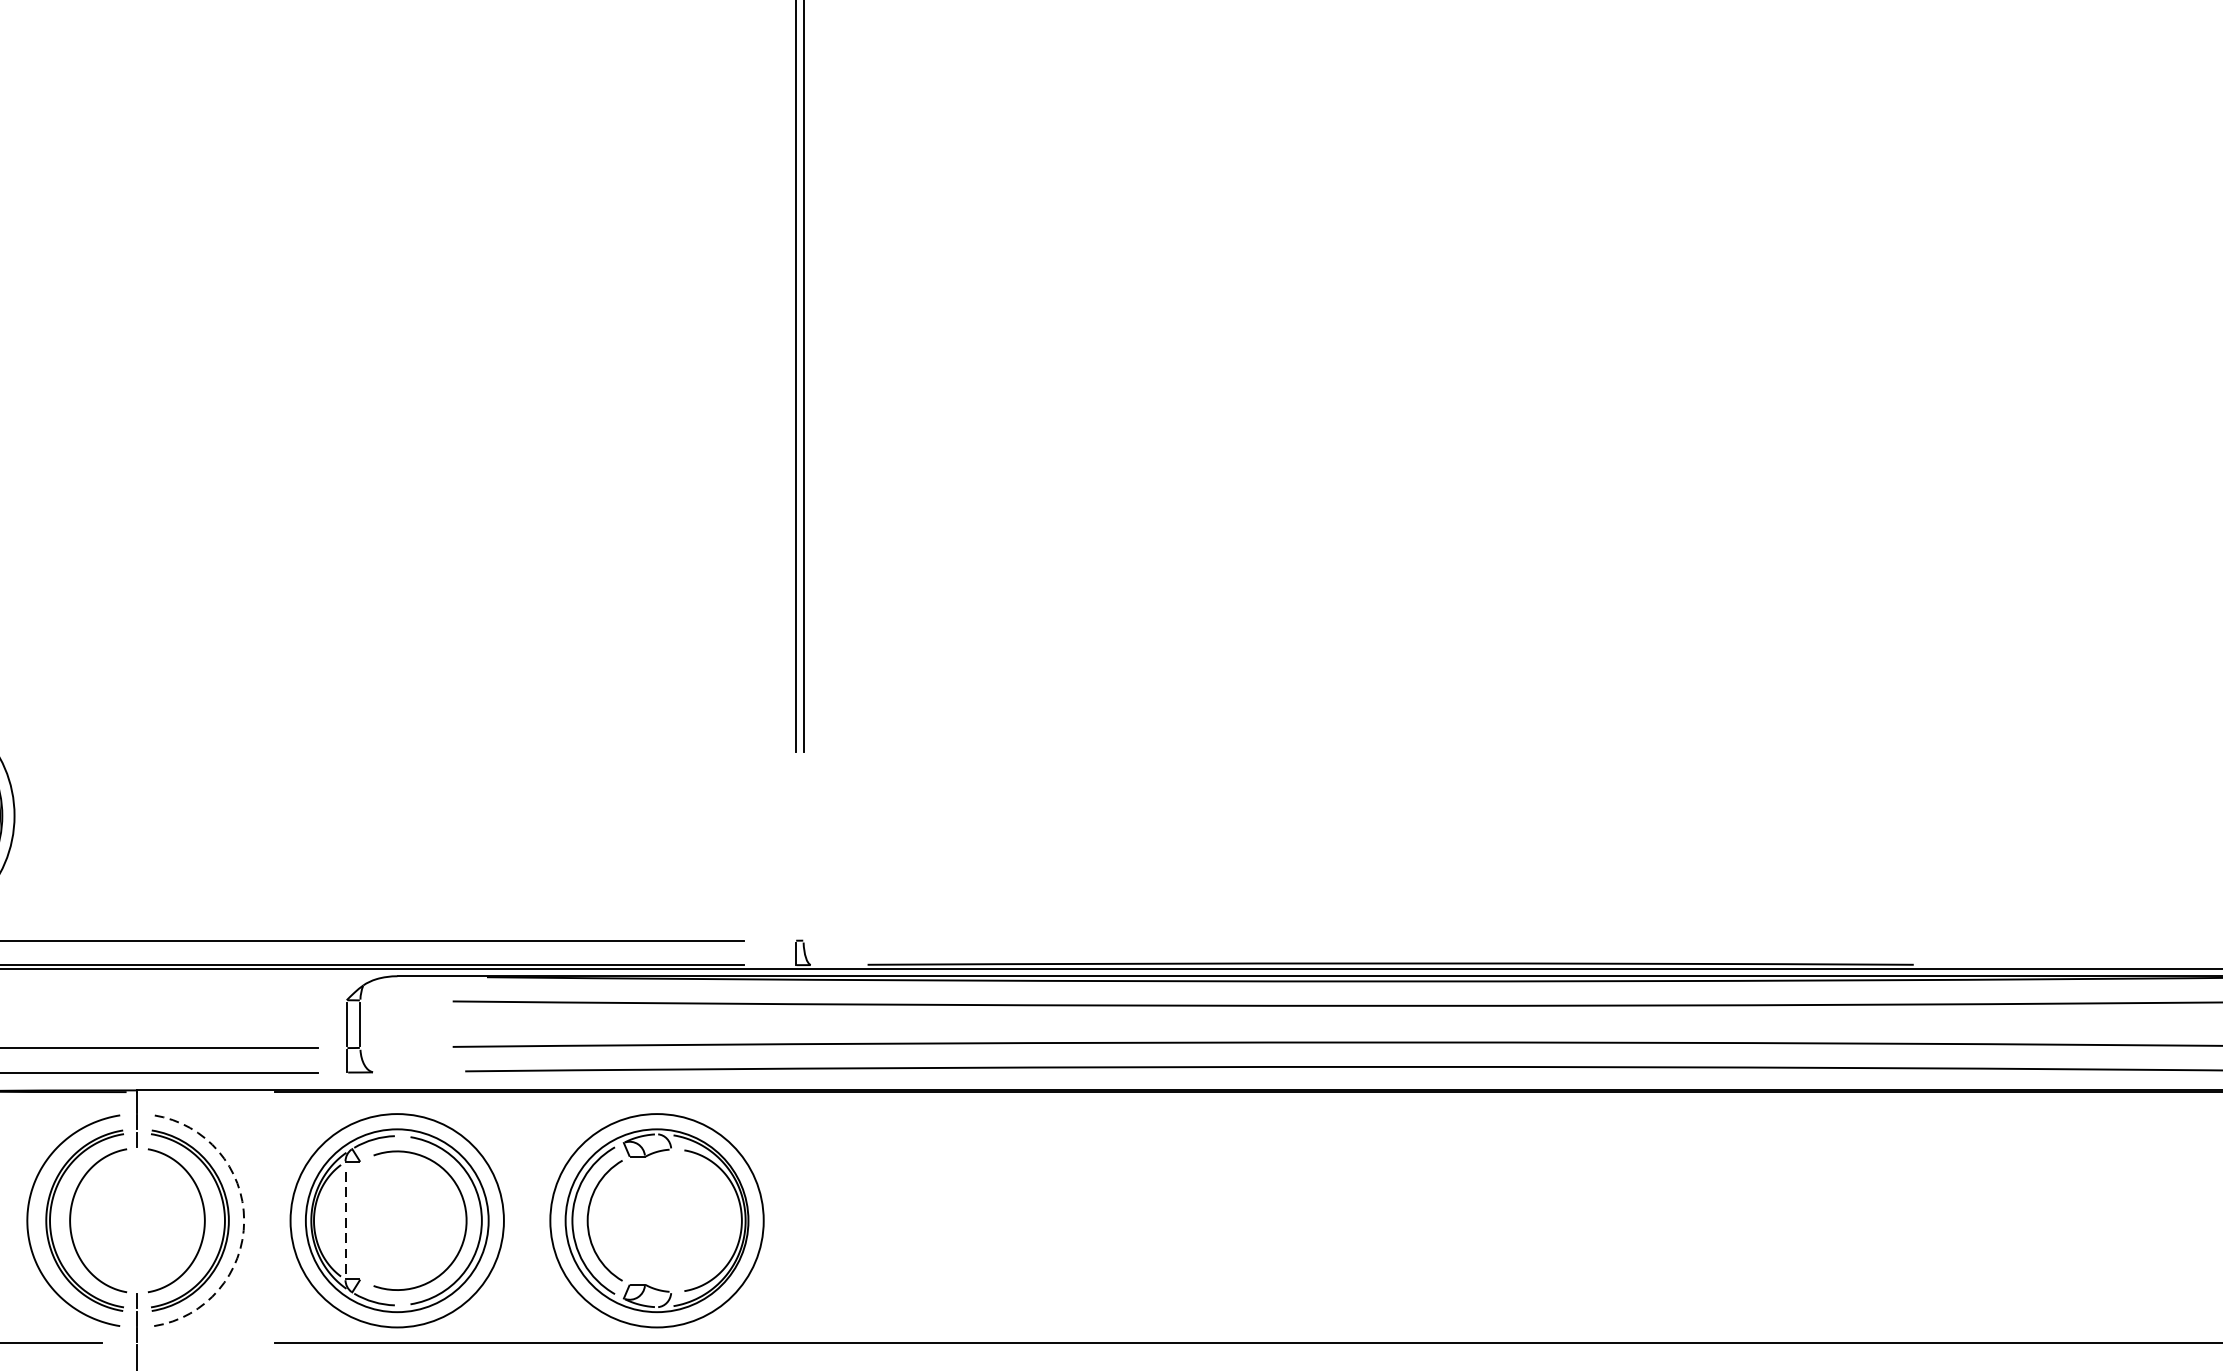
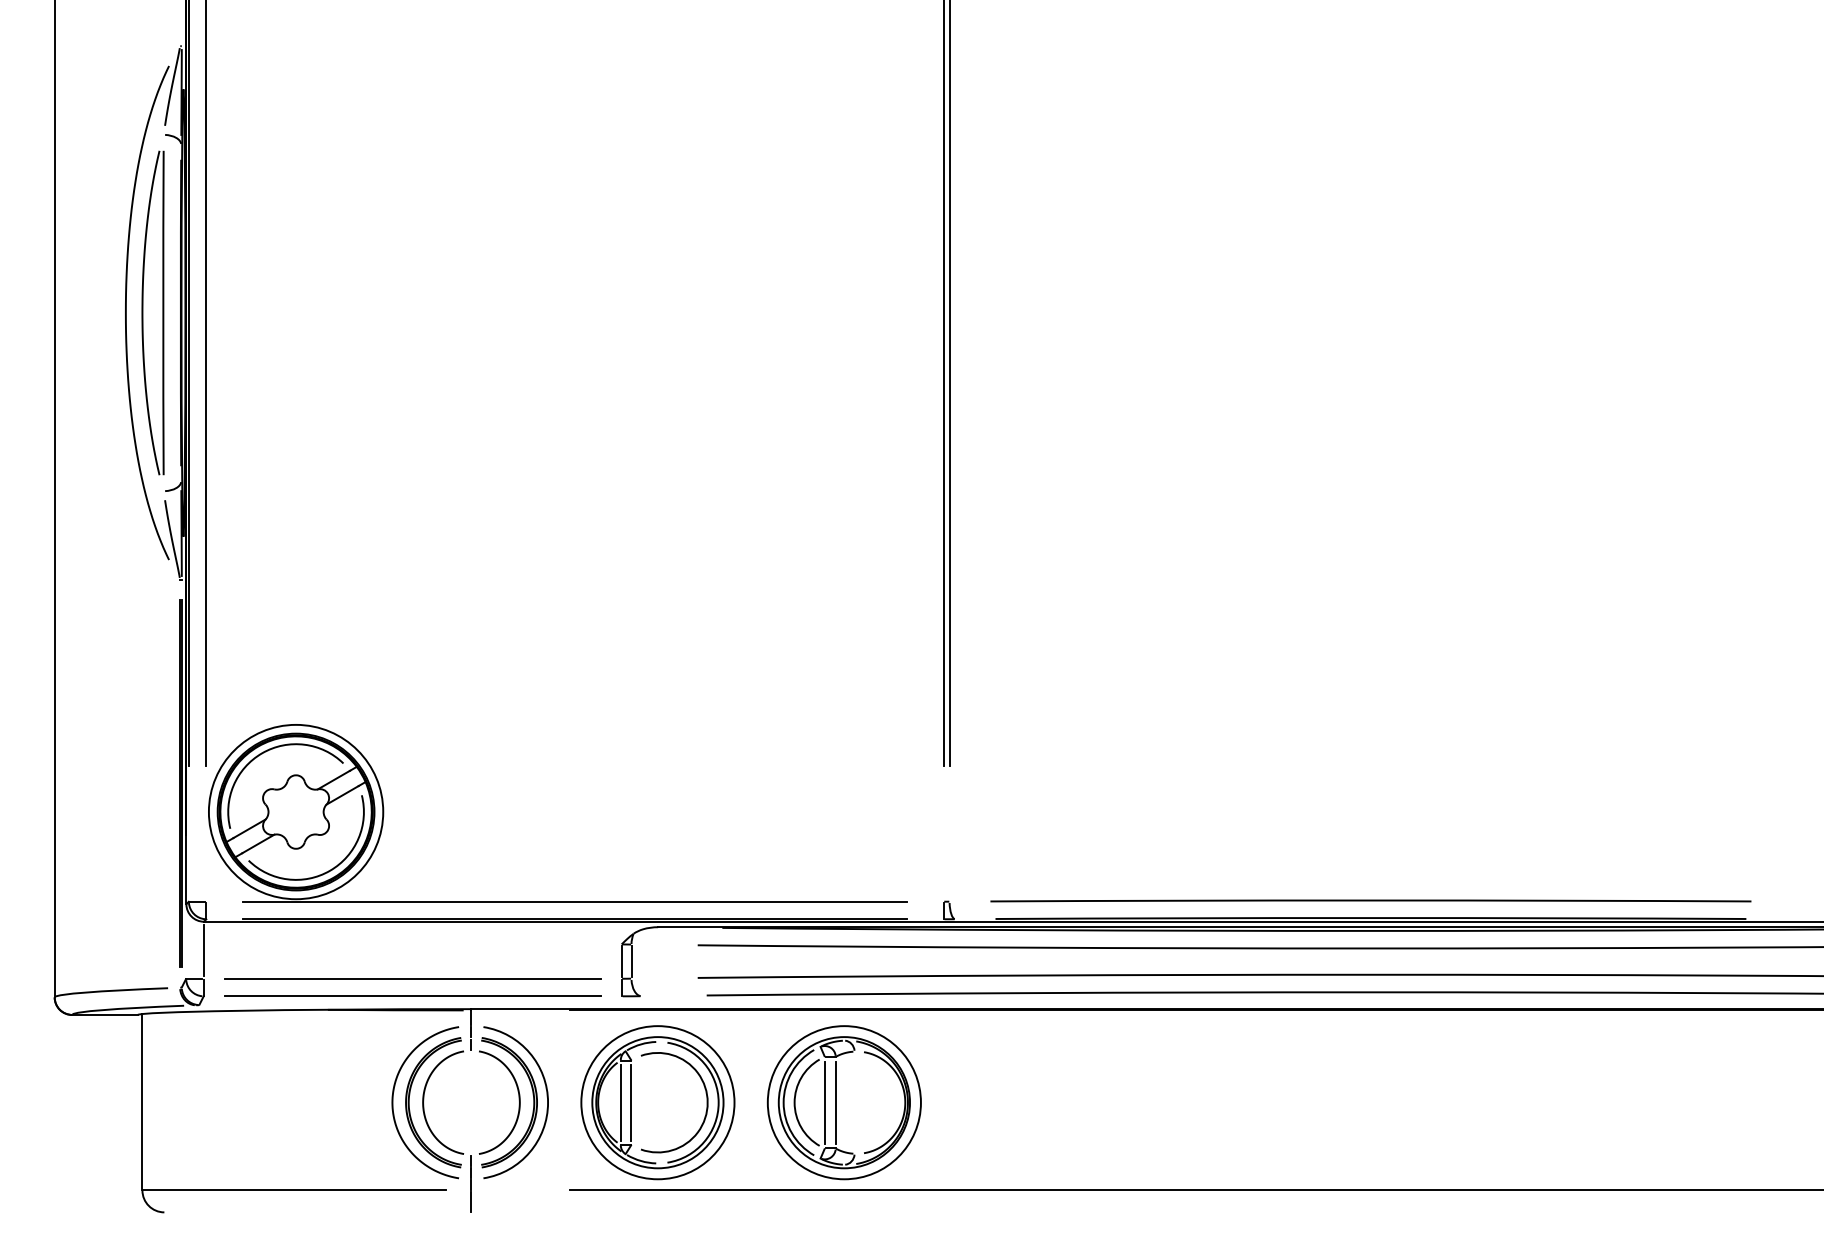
line: (1390, 939) -> (1370, 900), added
arc: (244, 1220) -> (548, 1102), dashed -> solid
line: (345, 1220) -> (620, 1102), dashed -> solid
line: (360, 1220) -> (631, 1102), added
line: (629, 1220) -> (824, 1102), added
line: (644, 1220) -> (835, 1102), added

